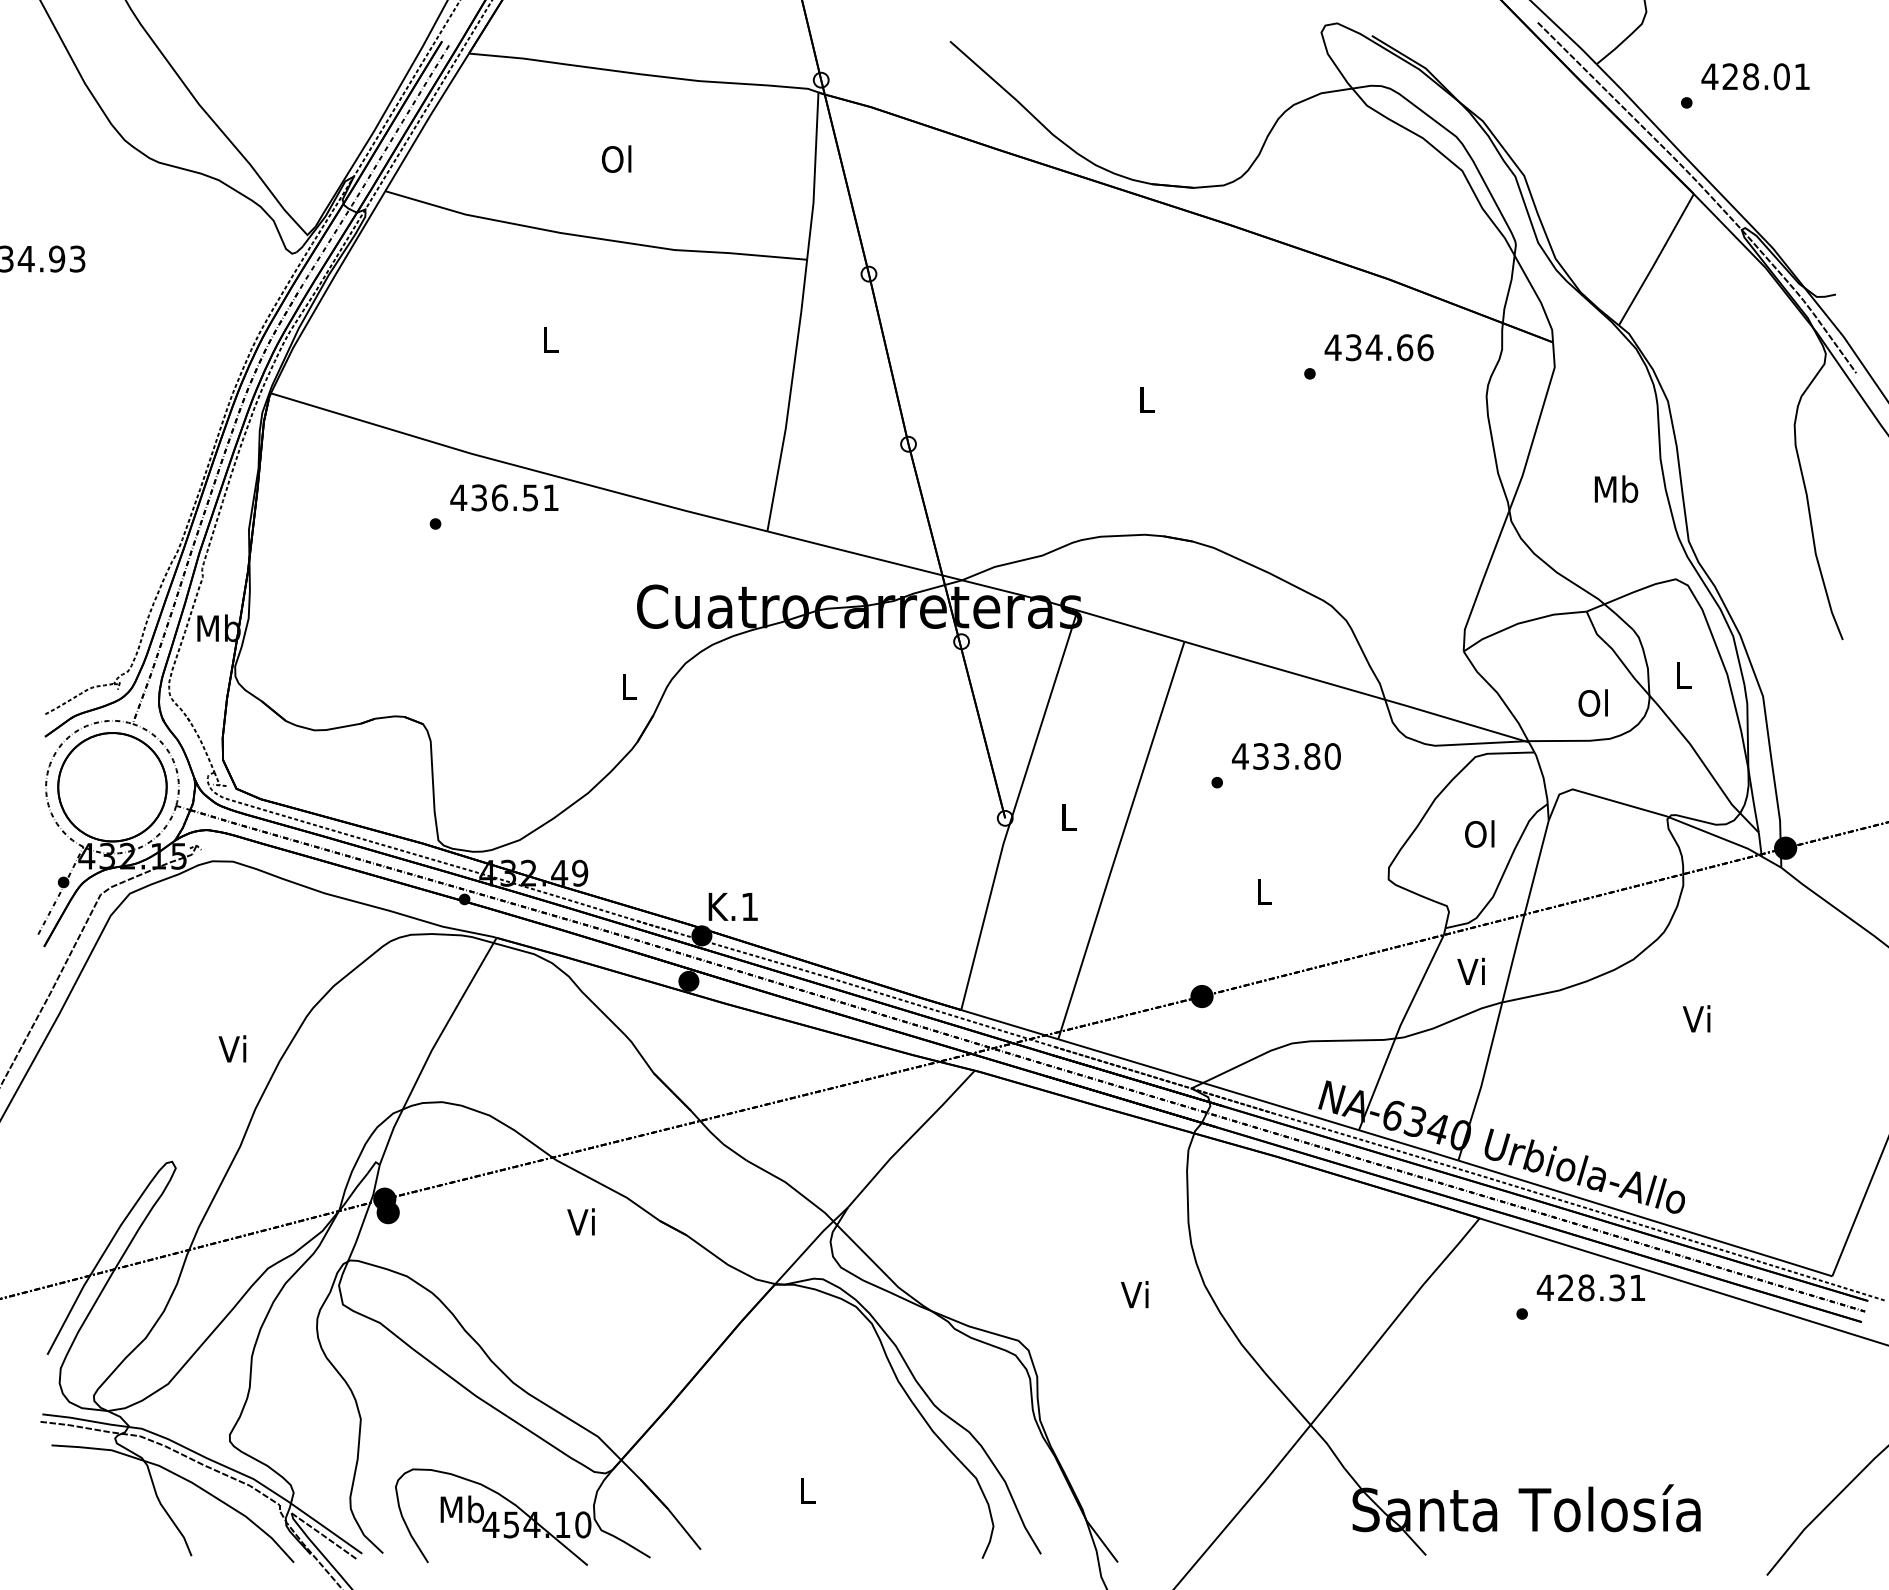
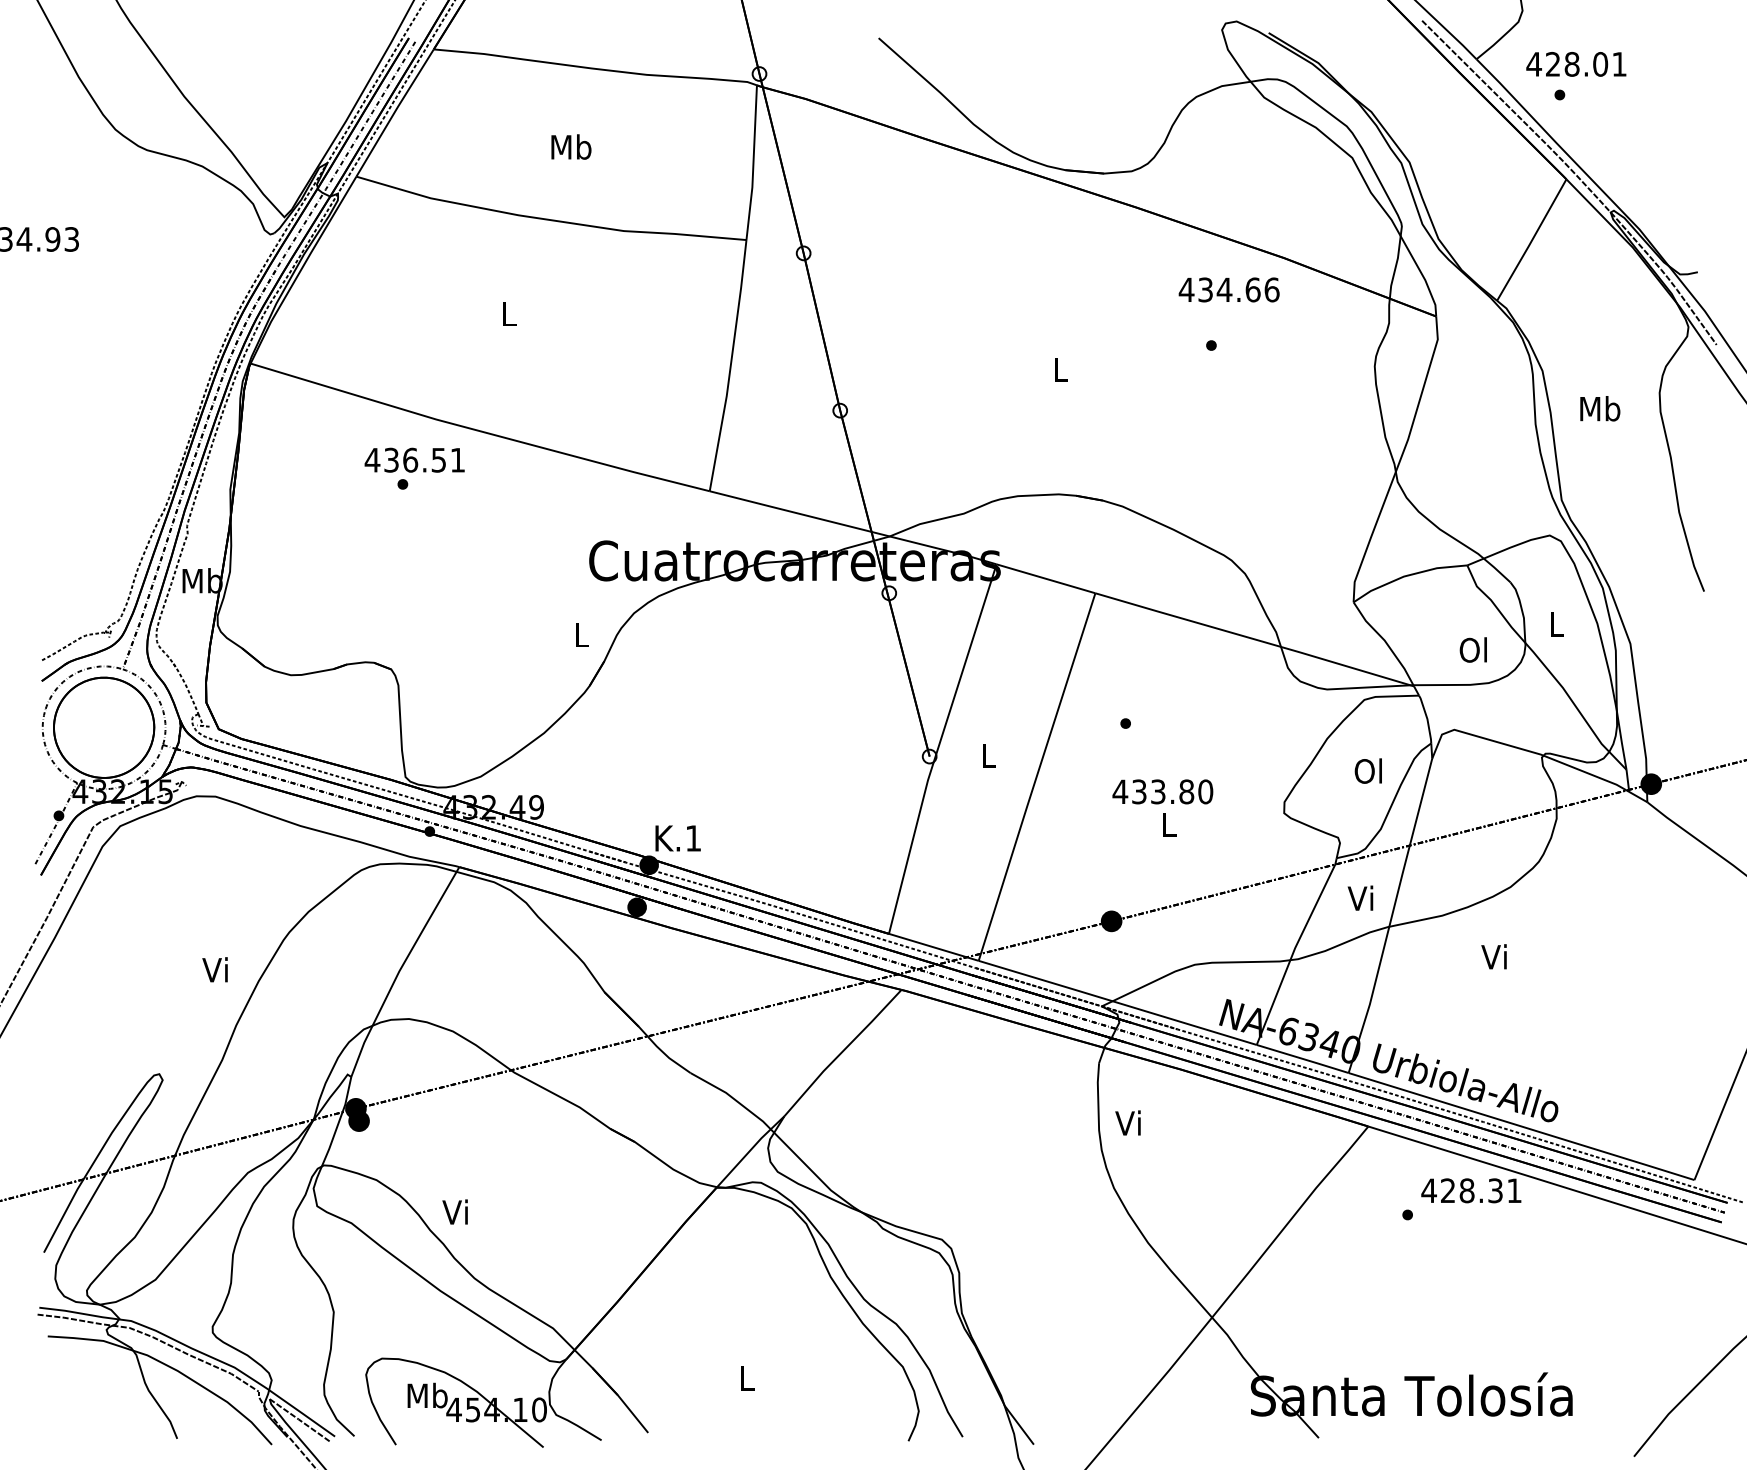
text: (1755, 76) -> (1576, 64), moved
text: (617, 158) -> (571, 146), Ol -> Mb
text: (1378, 347) -> (1228, 289), moved
text: (1616, 488) -> (1600, 408), moved
text: (504, 497) -> (414, 459), moved
text: (1286, 756) -> (1162, 791), moved
text: (1696, 1018) -> (1493, 956), moved
text: (580, 1221) -> (454, 1211), moved
text: (1134, 1294) -> (1127, 1122), moved

